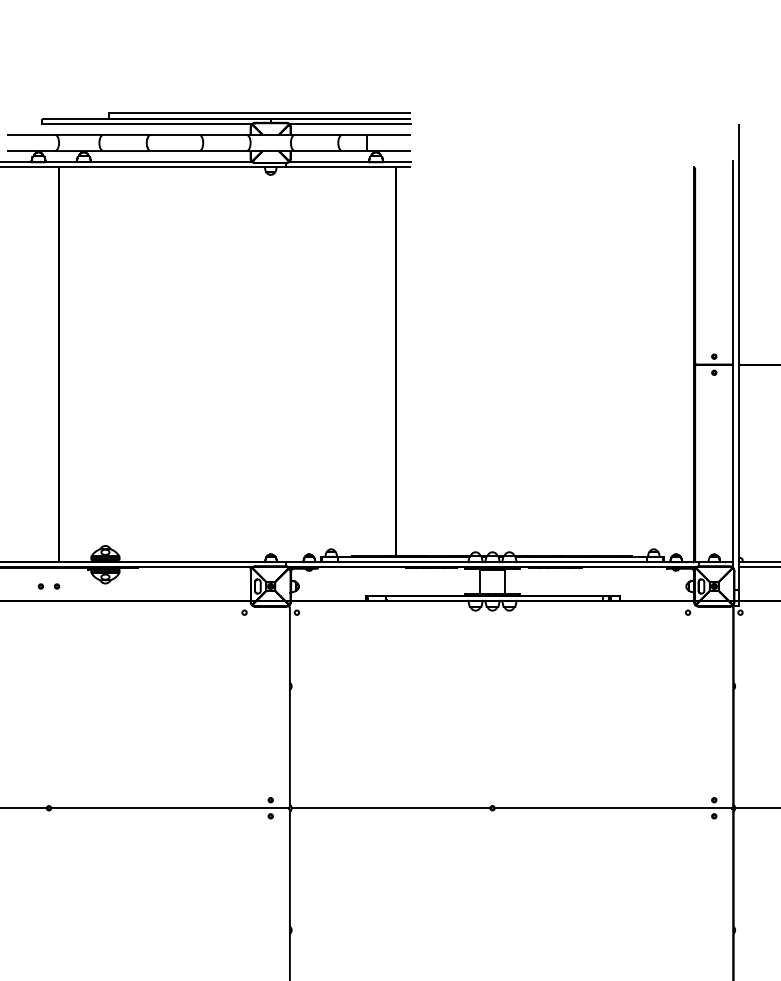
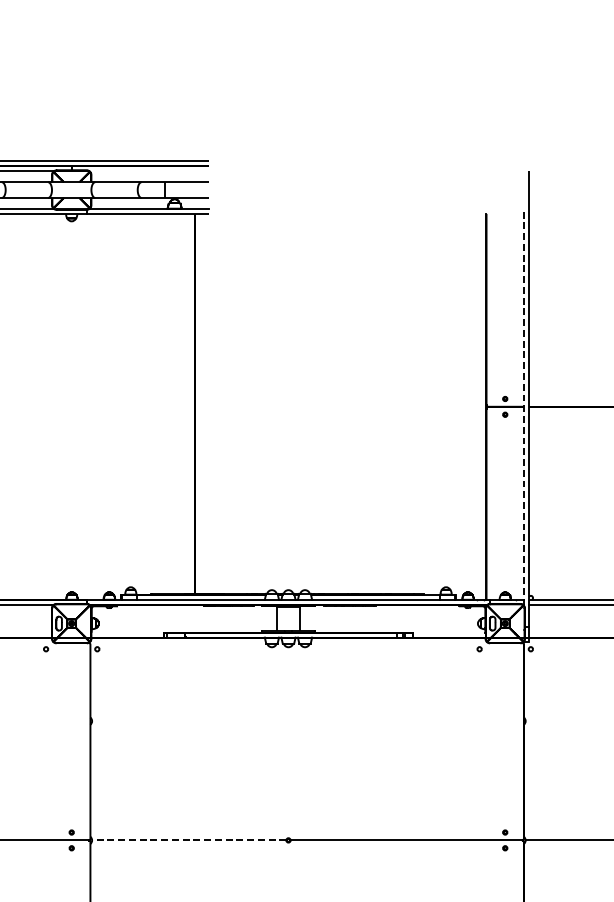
line: (350, 123) -> (149, 171), removed
line: (733, 364) -> (524, 406), solid -> dashed
line: (390, 808) -> (188, 840), solid -> dashed

